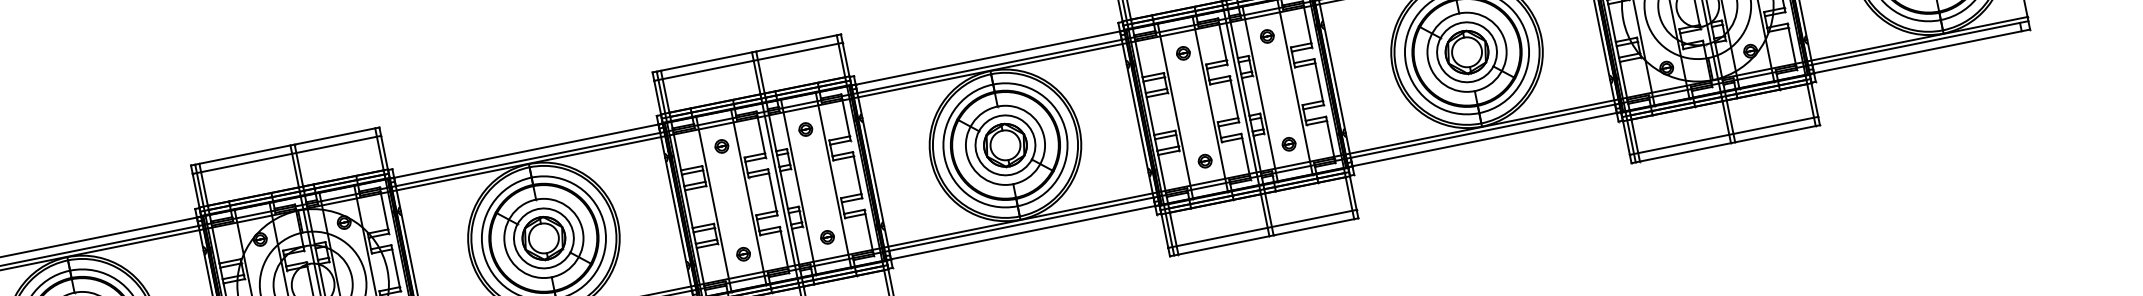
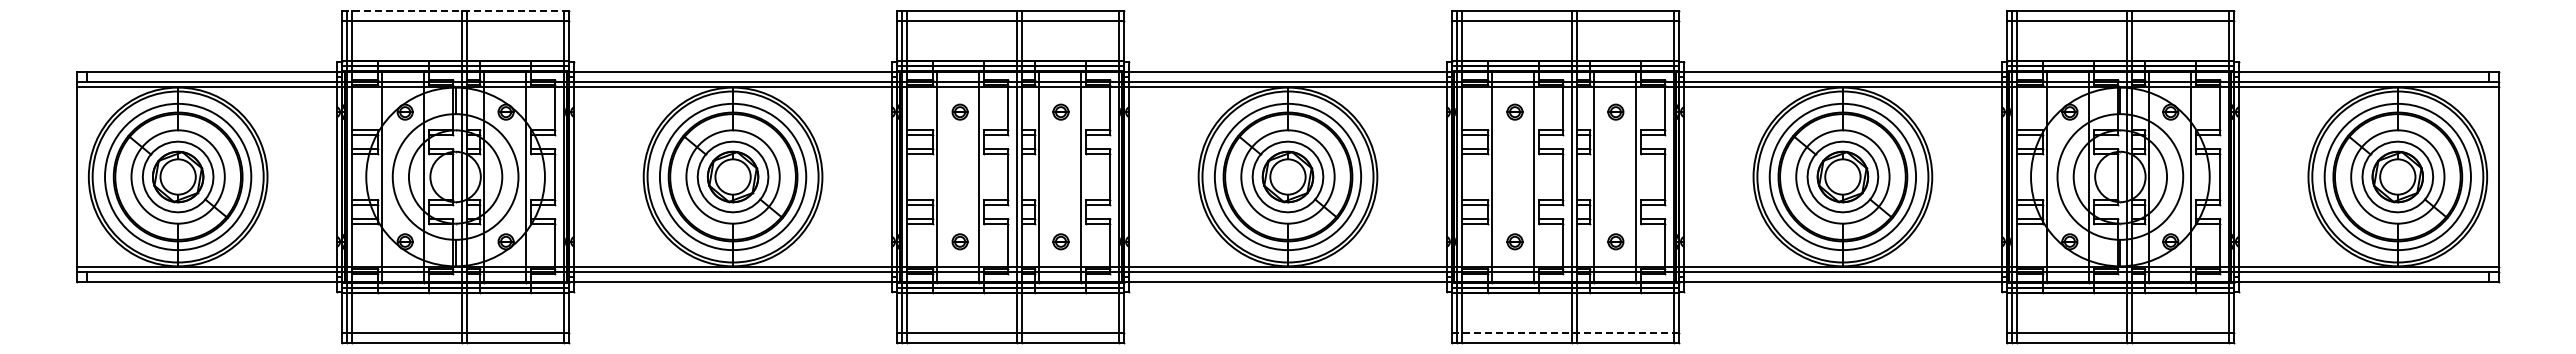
line: (285, 146) -> (456, 10), solid -> dashed
line: (1261, 229) -> (1564, 333), solid -> dashed

